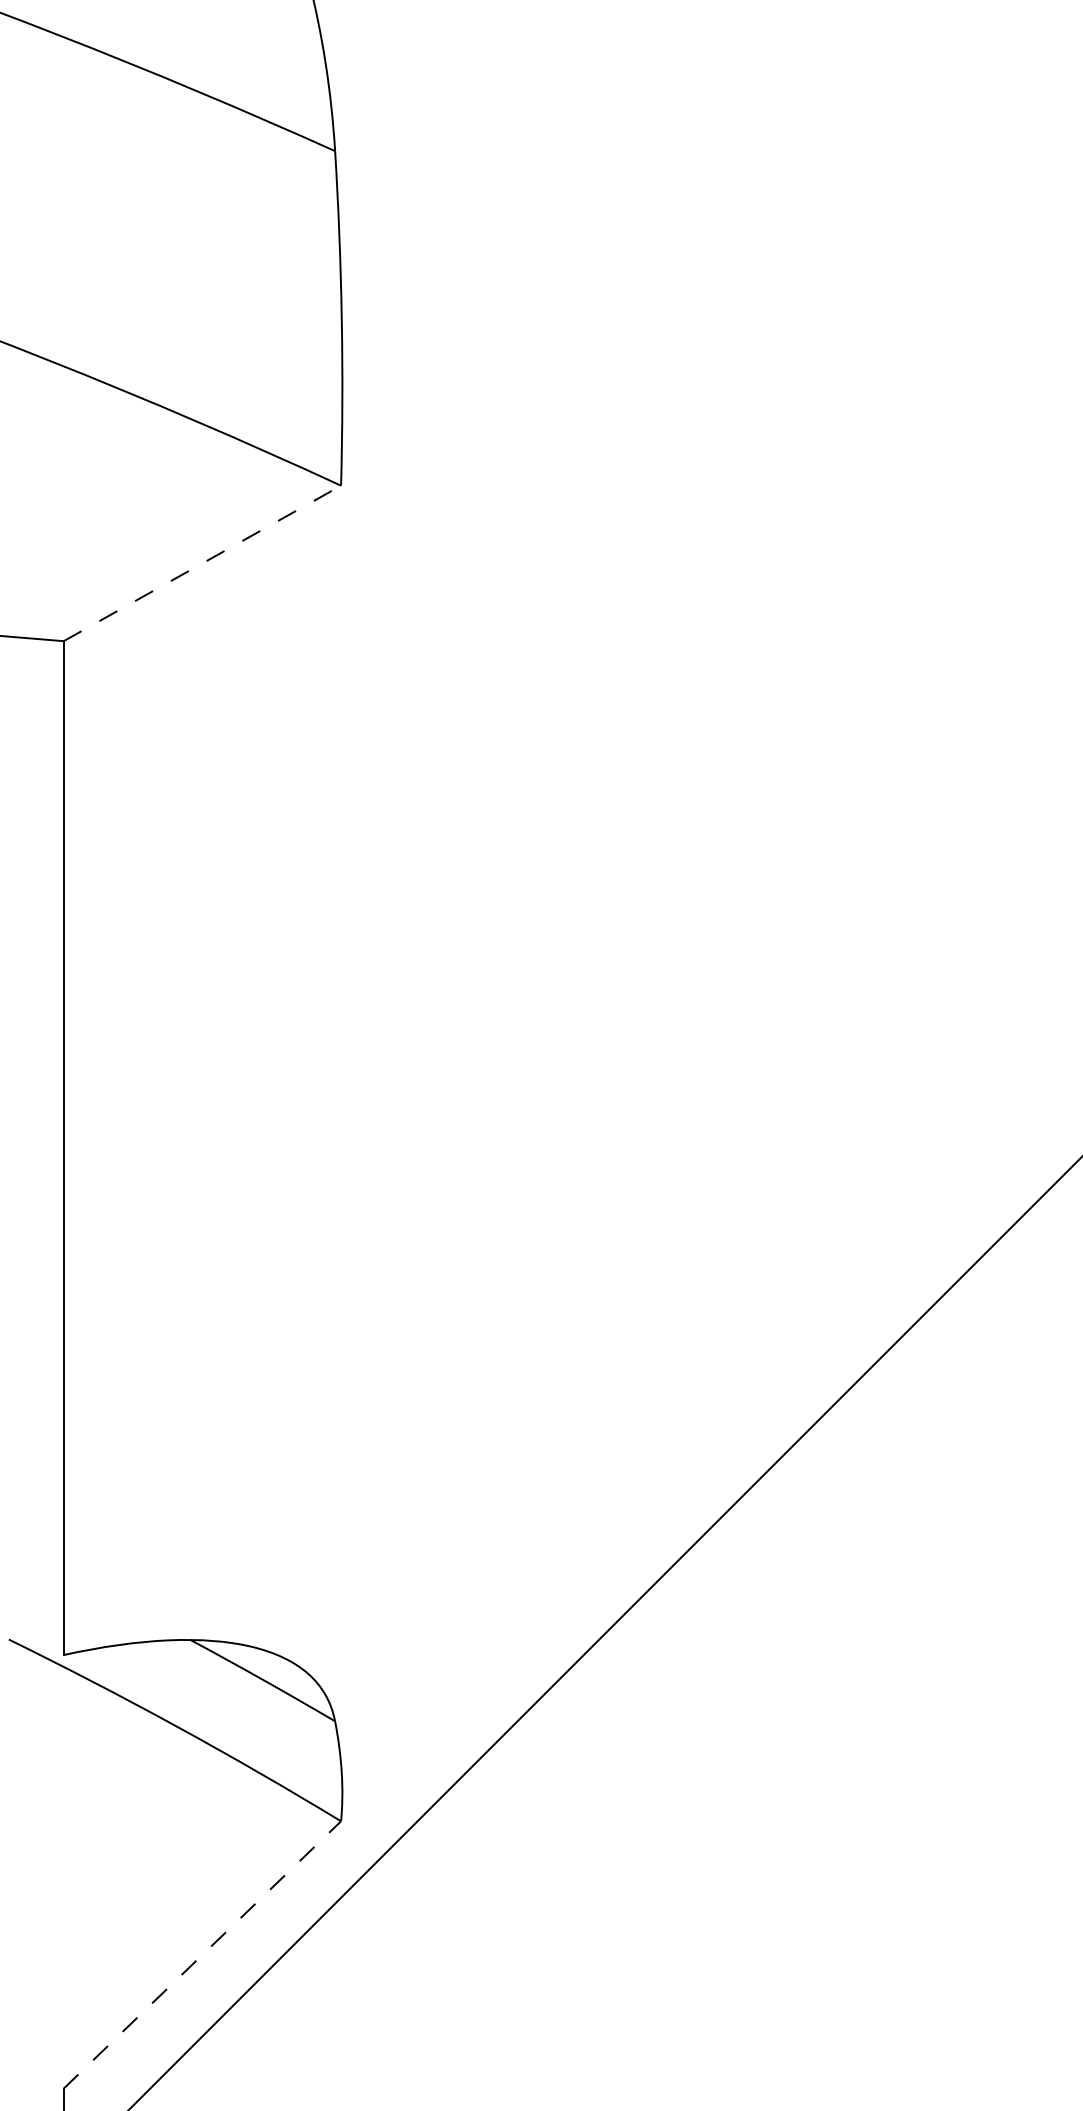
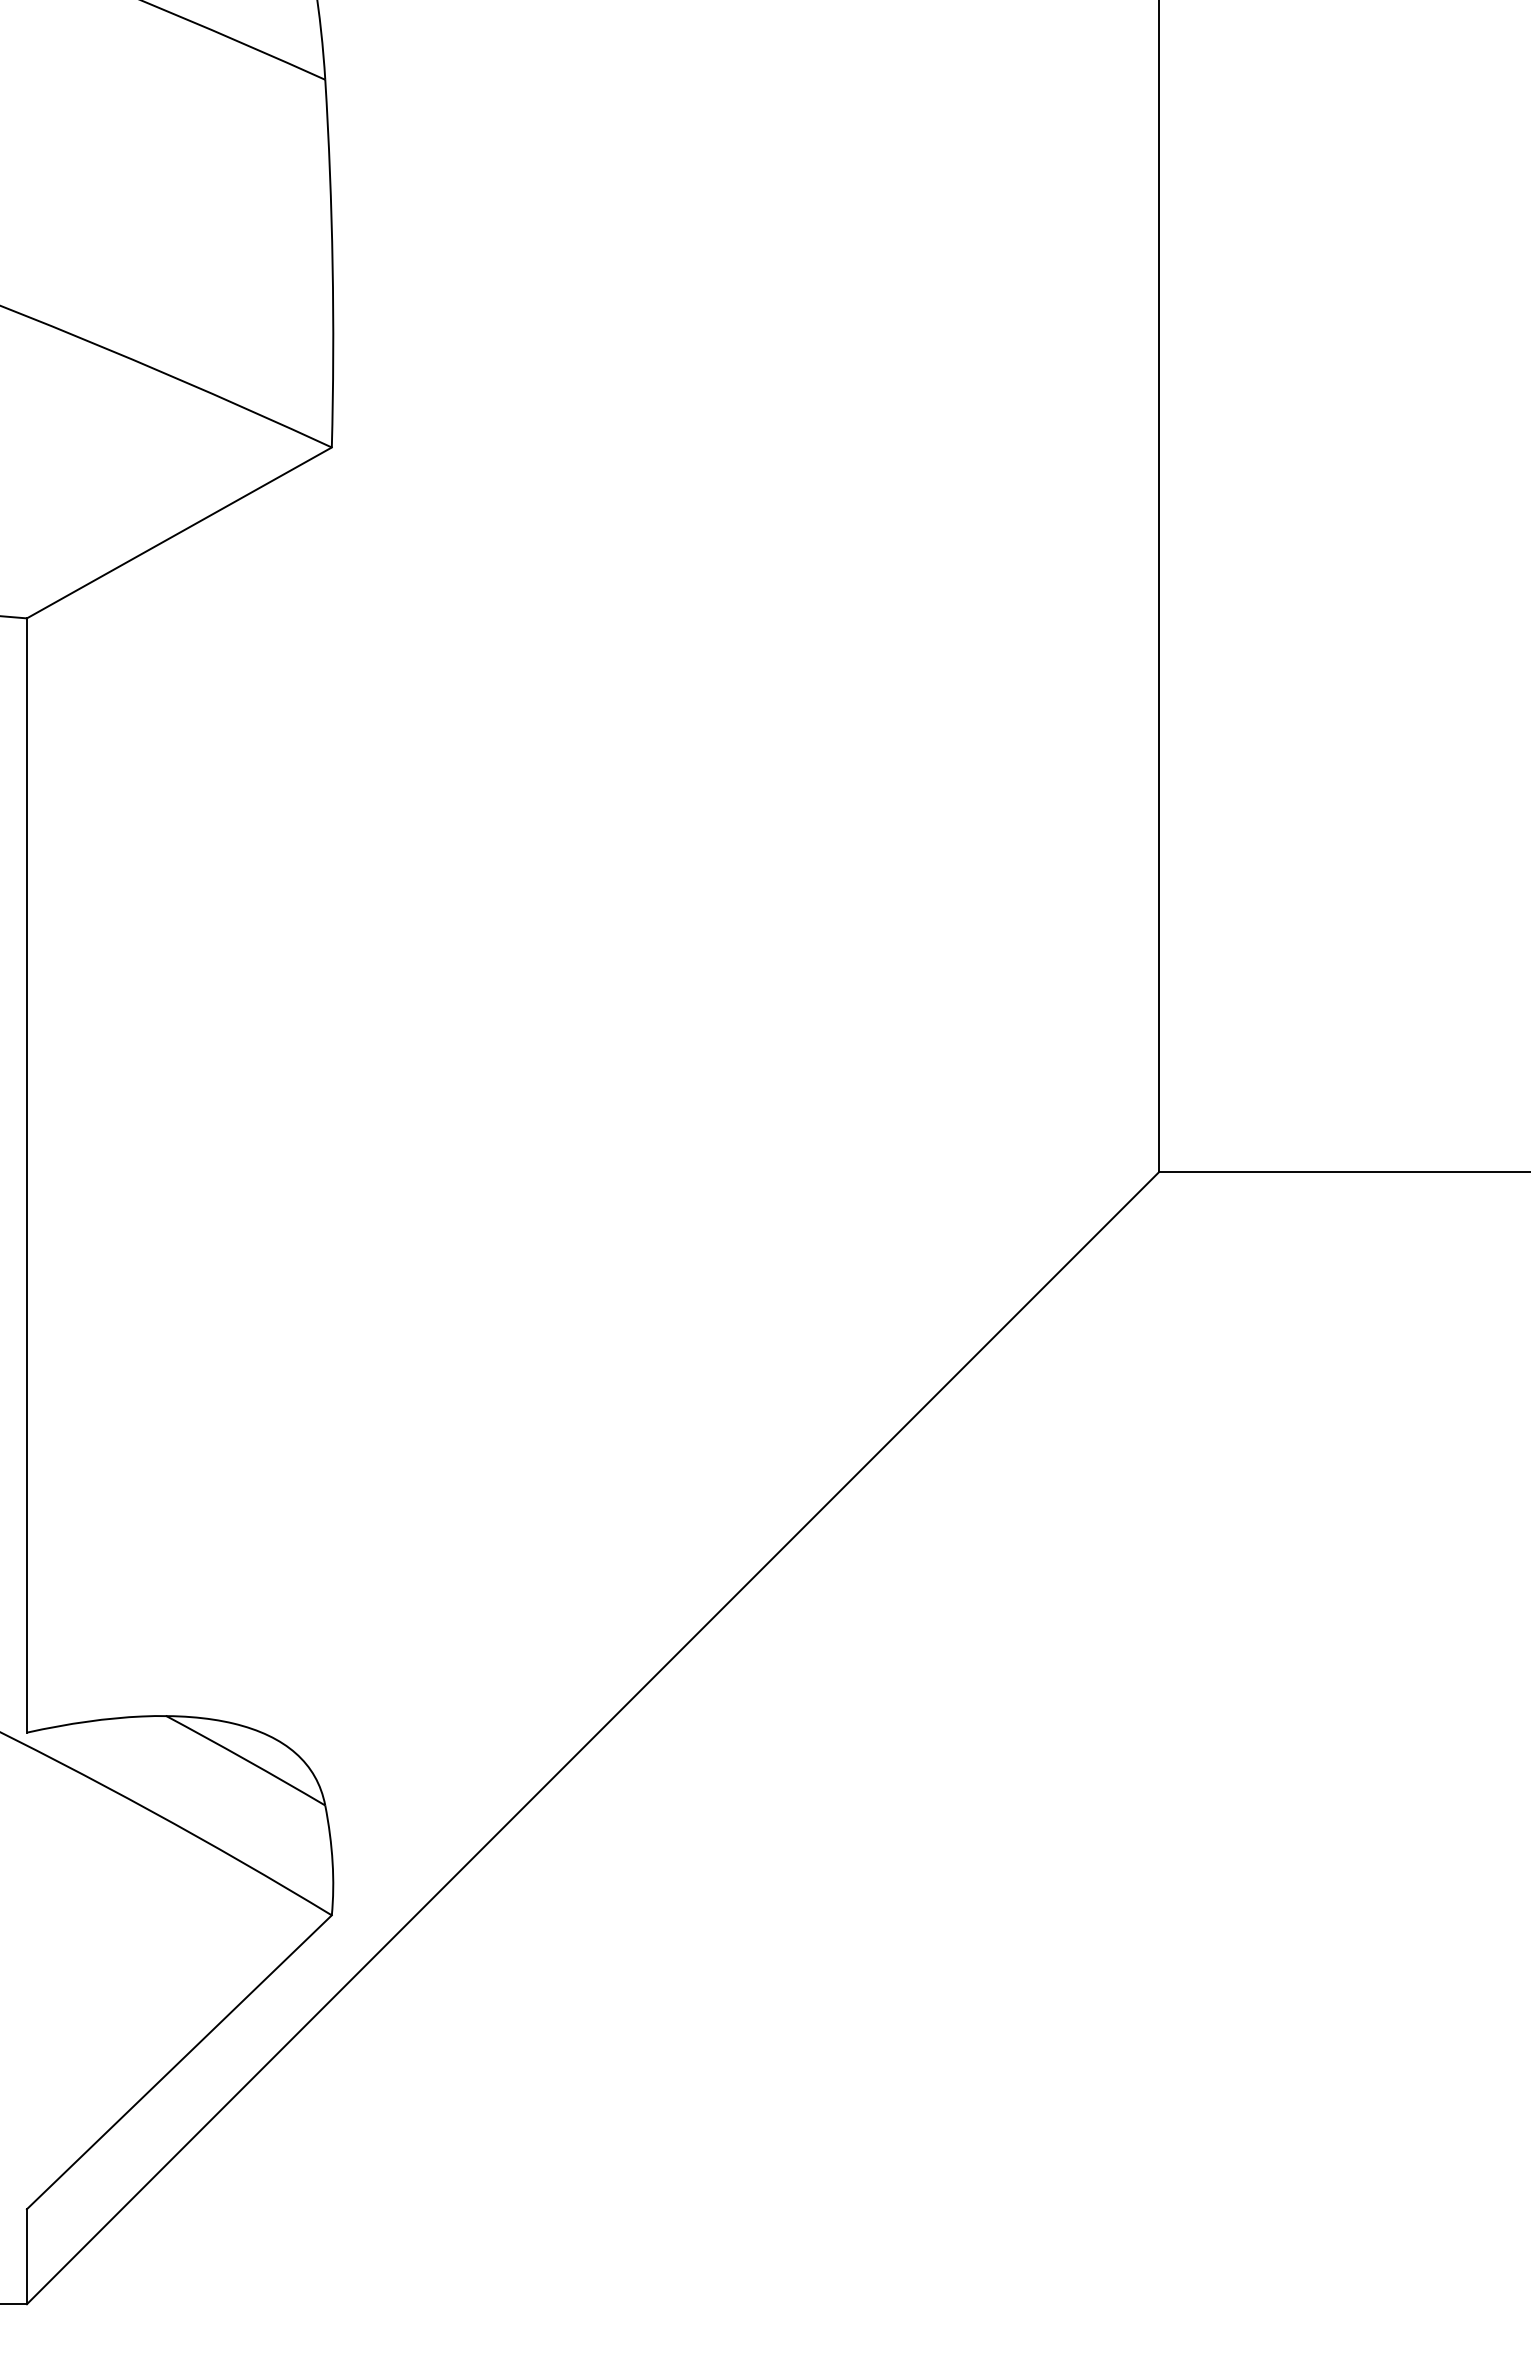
line: (202, 563) -> (179, 532), dashed -> solid
line: (202, 1955) -> (179, 2062), dashed -> solid

